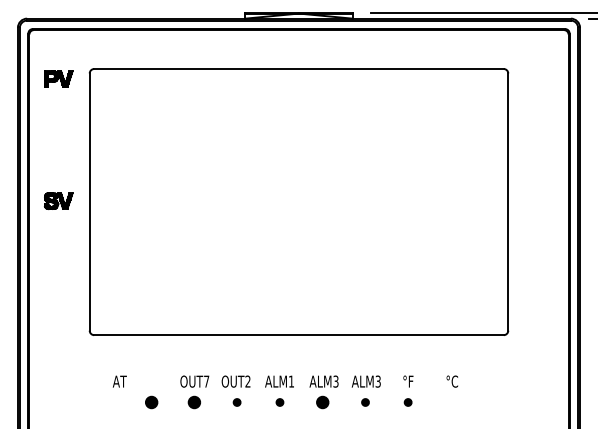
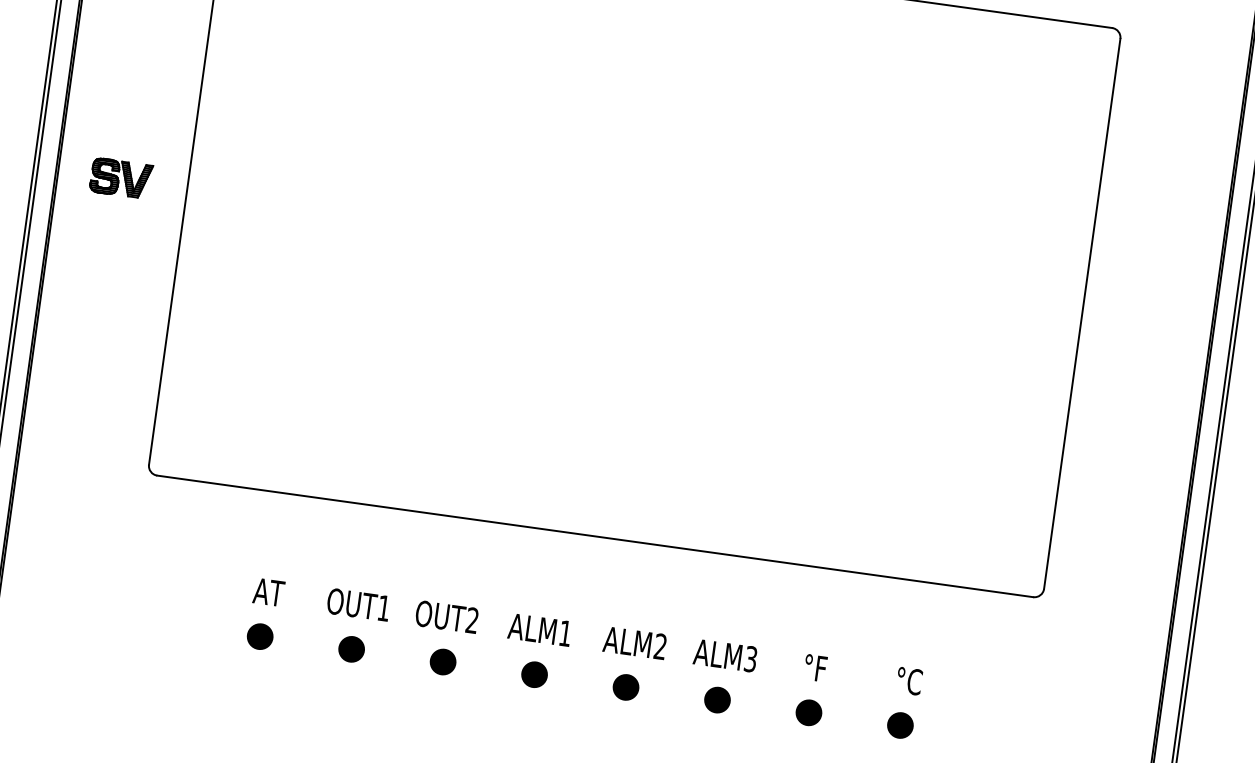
text: (119, 381) -> (268, 592), moved
text: (206, 381) -> (383, 608), OUT7 -> OUT1
text: (335, 381) -> (659, 646), ALM3 -> ALM2
part: (236, 402) -> (441, 661), size x1.67
part: (279, 402) -> (533, 674), size x1.67
part: (365, 402) -> (717, 700), size x1.67
part: (407, 402) -> (807, 712), size x1.67
part: (450, 402) -> (899, 725), added

